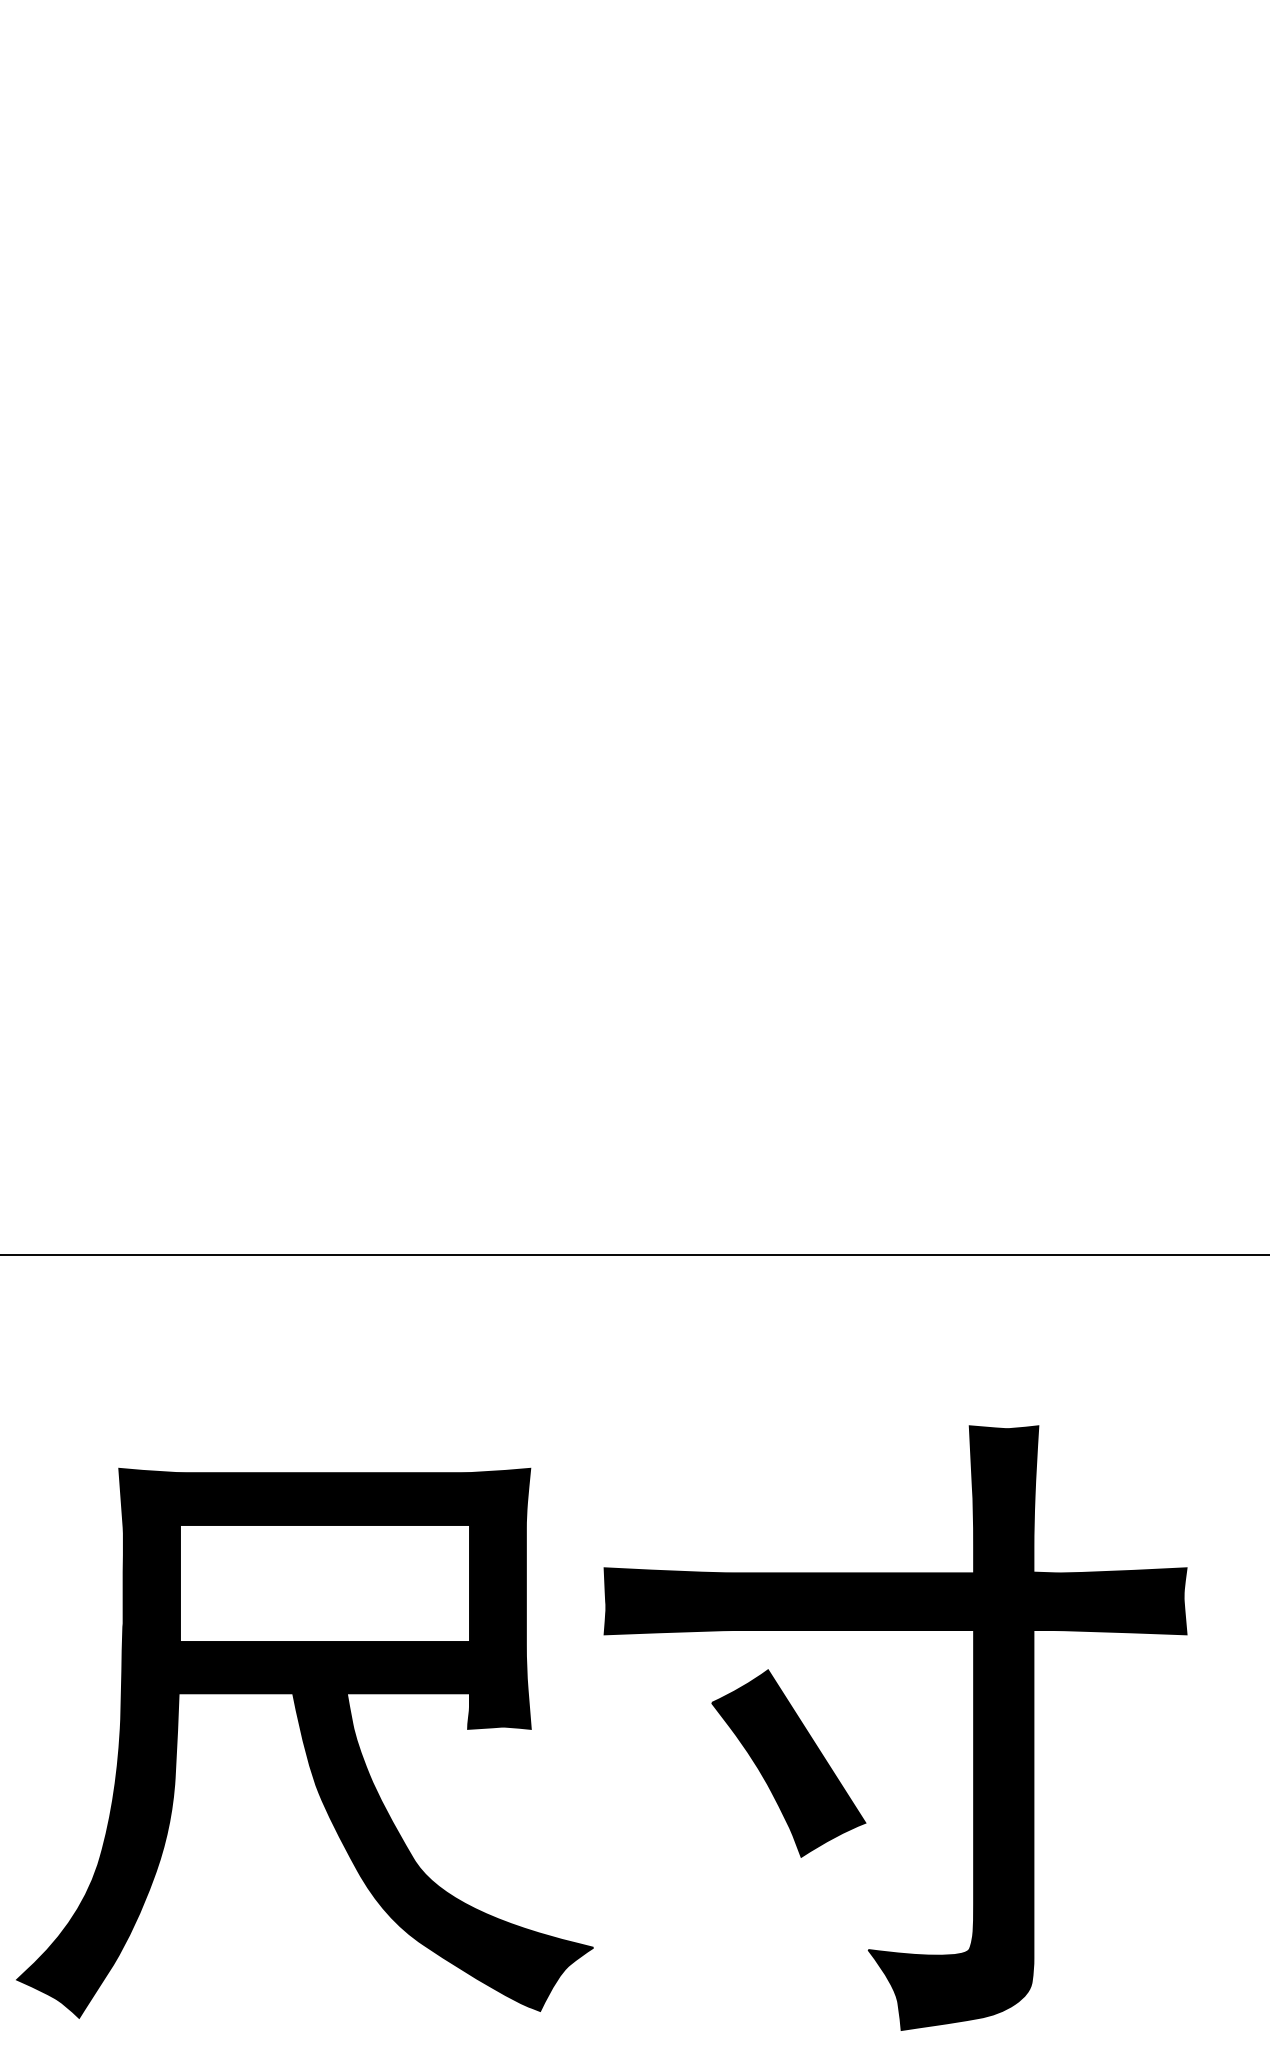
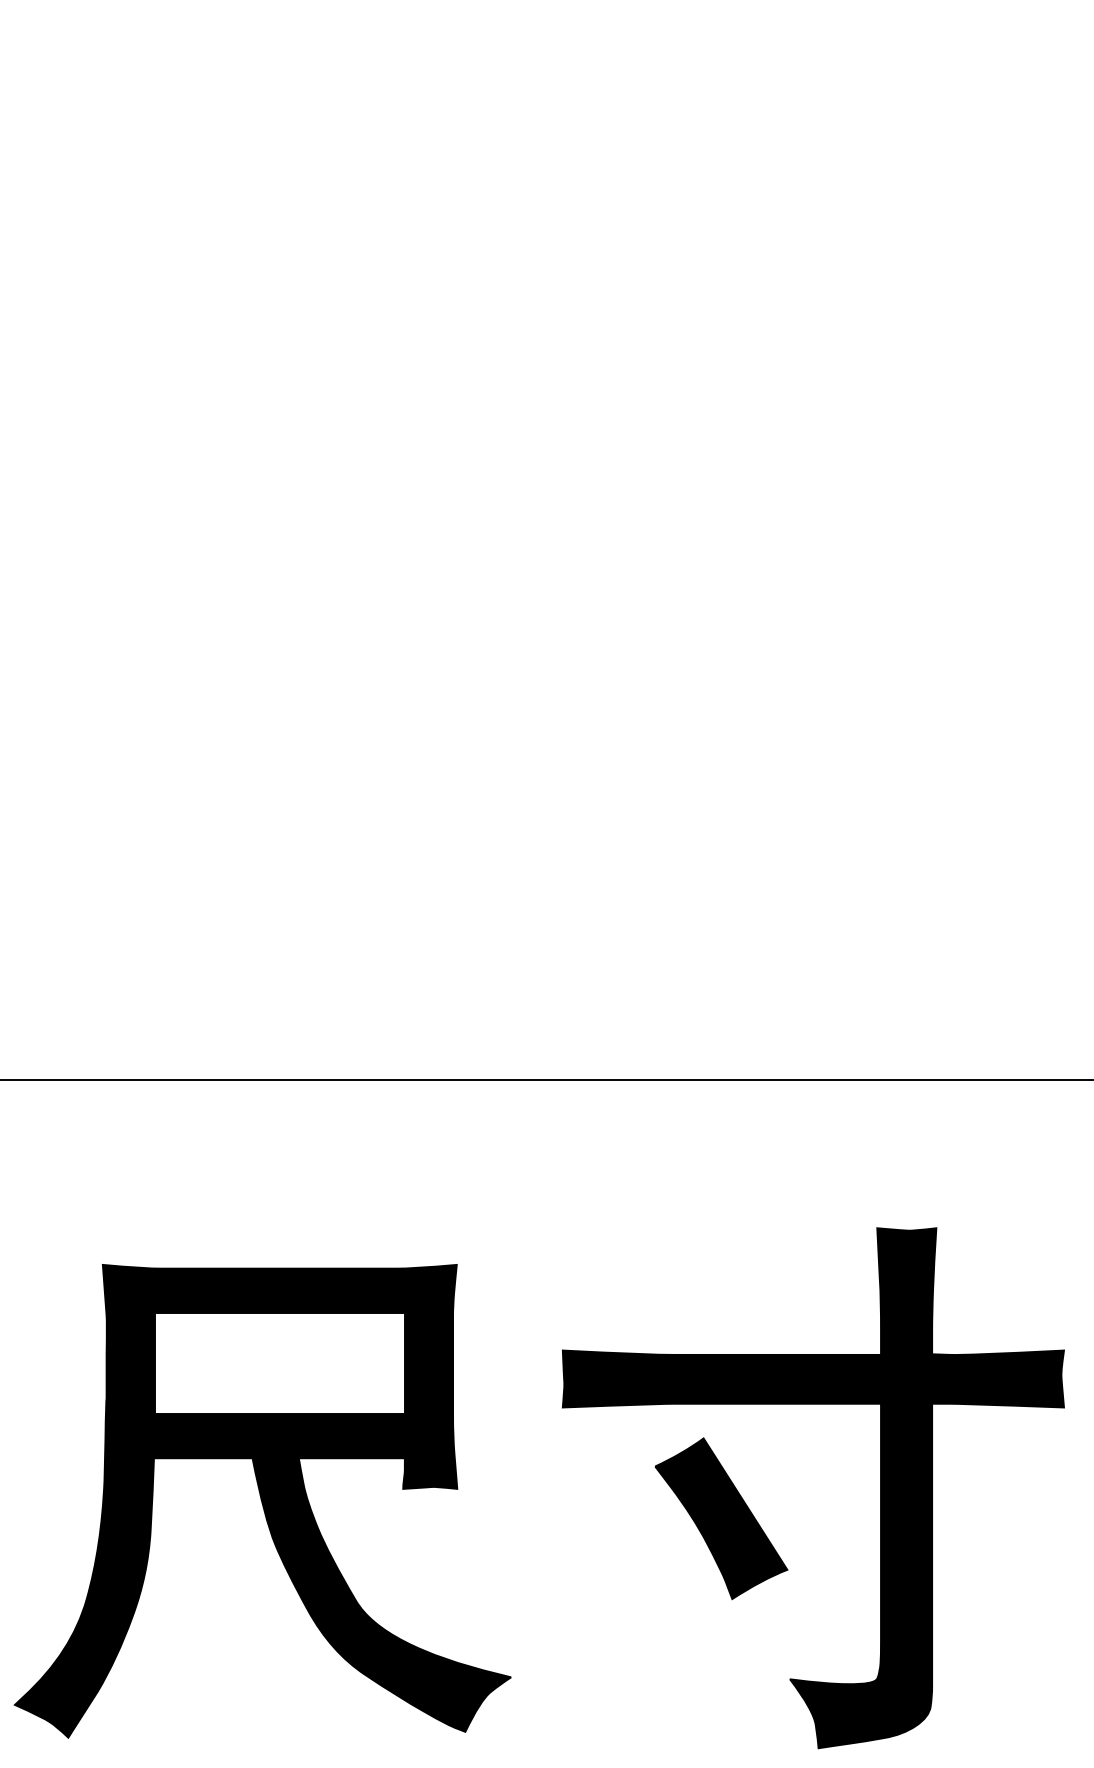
part: (831, 1767) -> (758, 1522), moved

